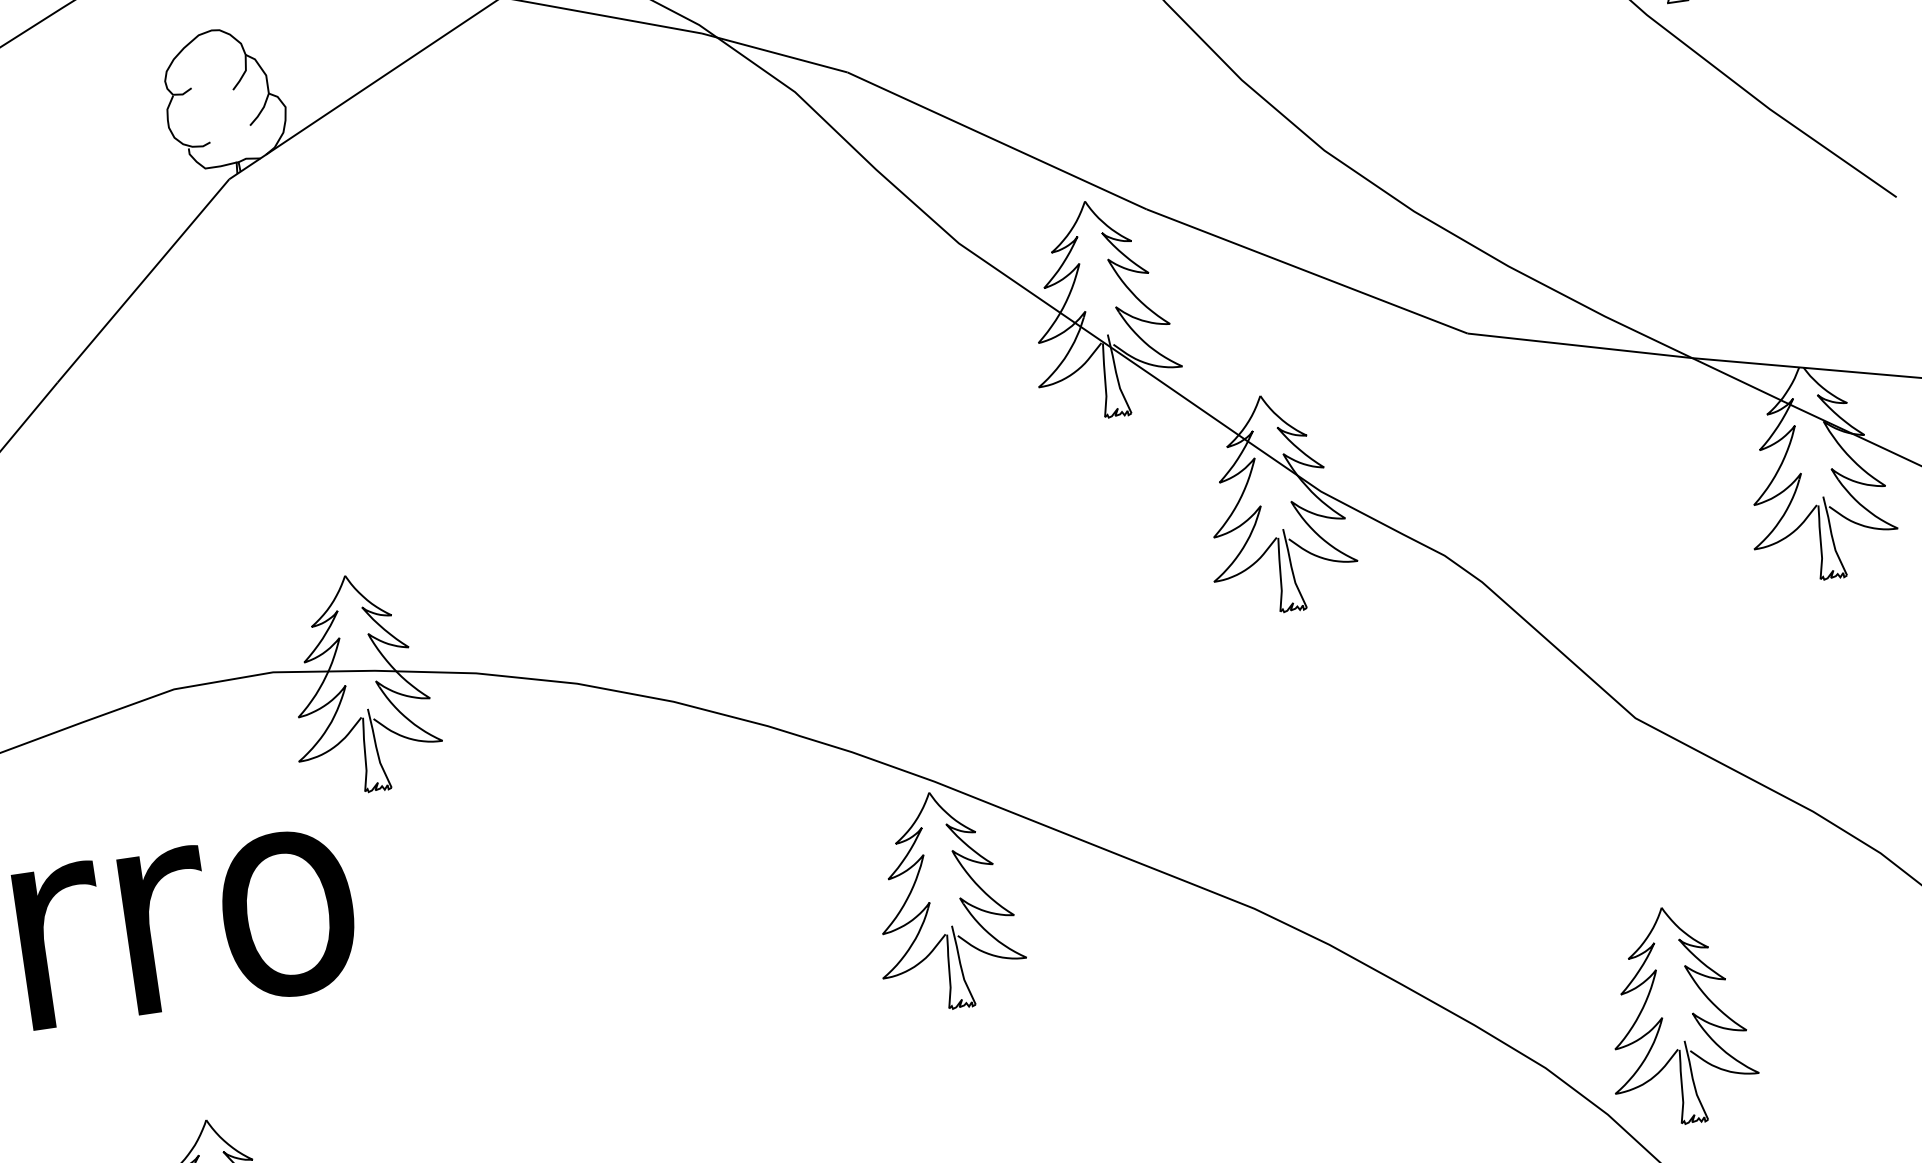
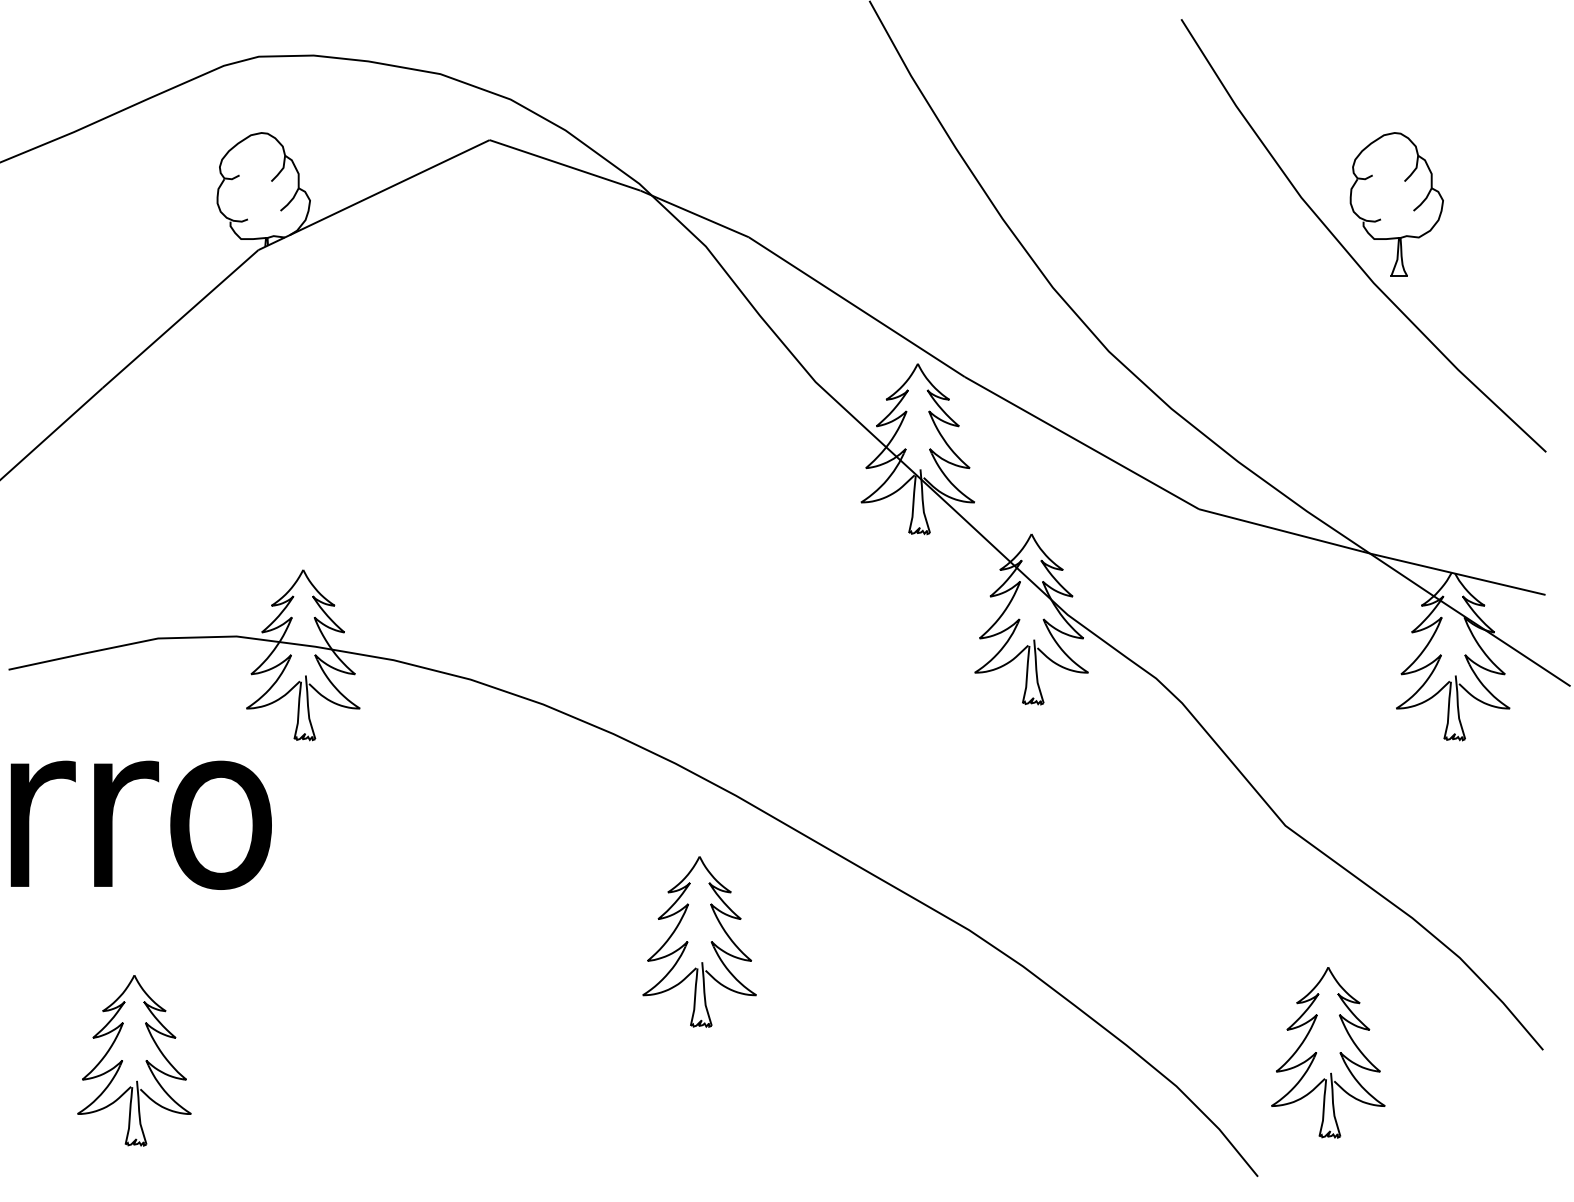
part: (930, 903) -> (688, 942), moved
part: (1691, 1013) -> (1339, 1052), moved

